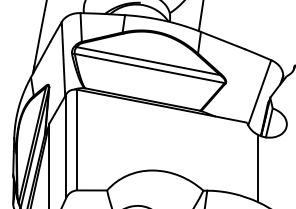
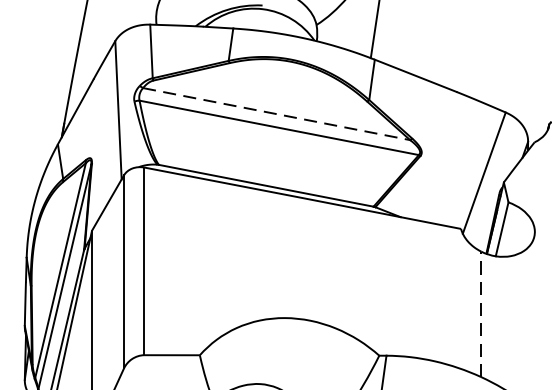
line: (148, 61) -> (276, 114), solid -> dashed
line: (258, 168) -> (481, 314), solid -> dashed

